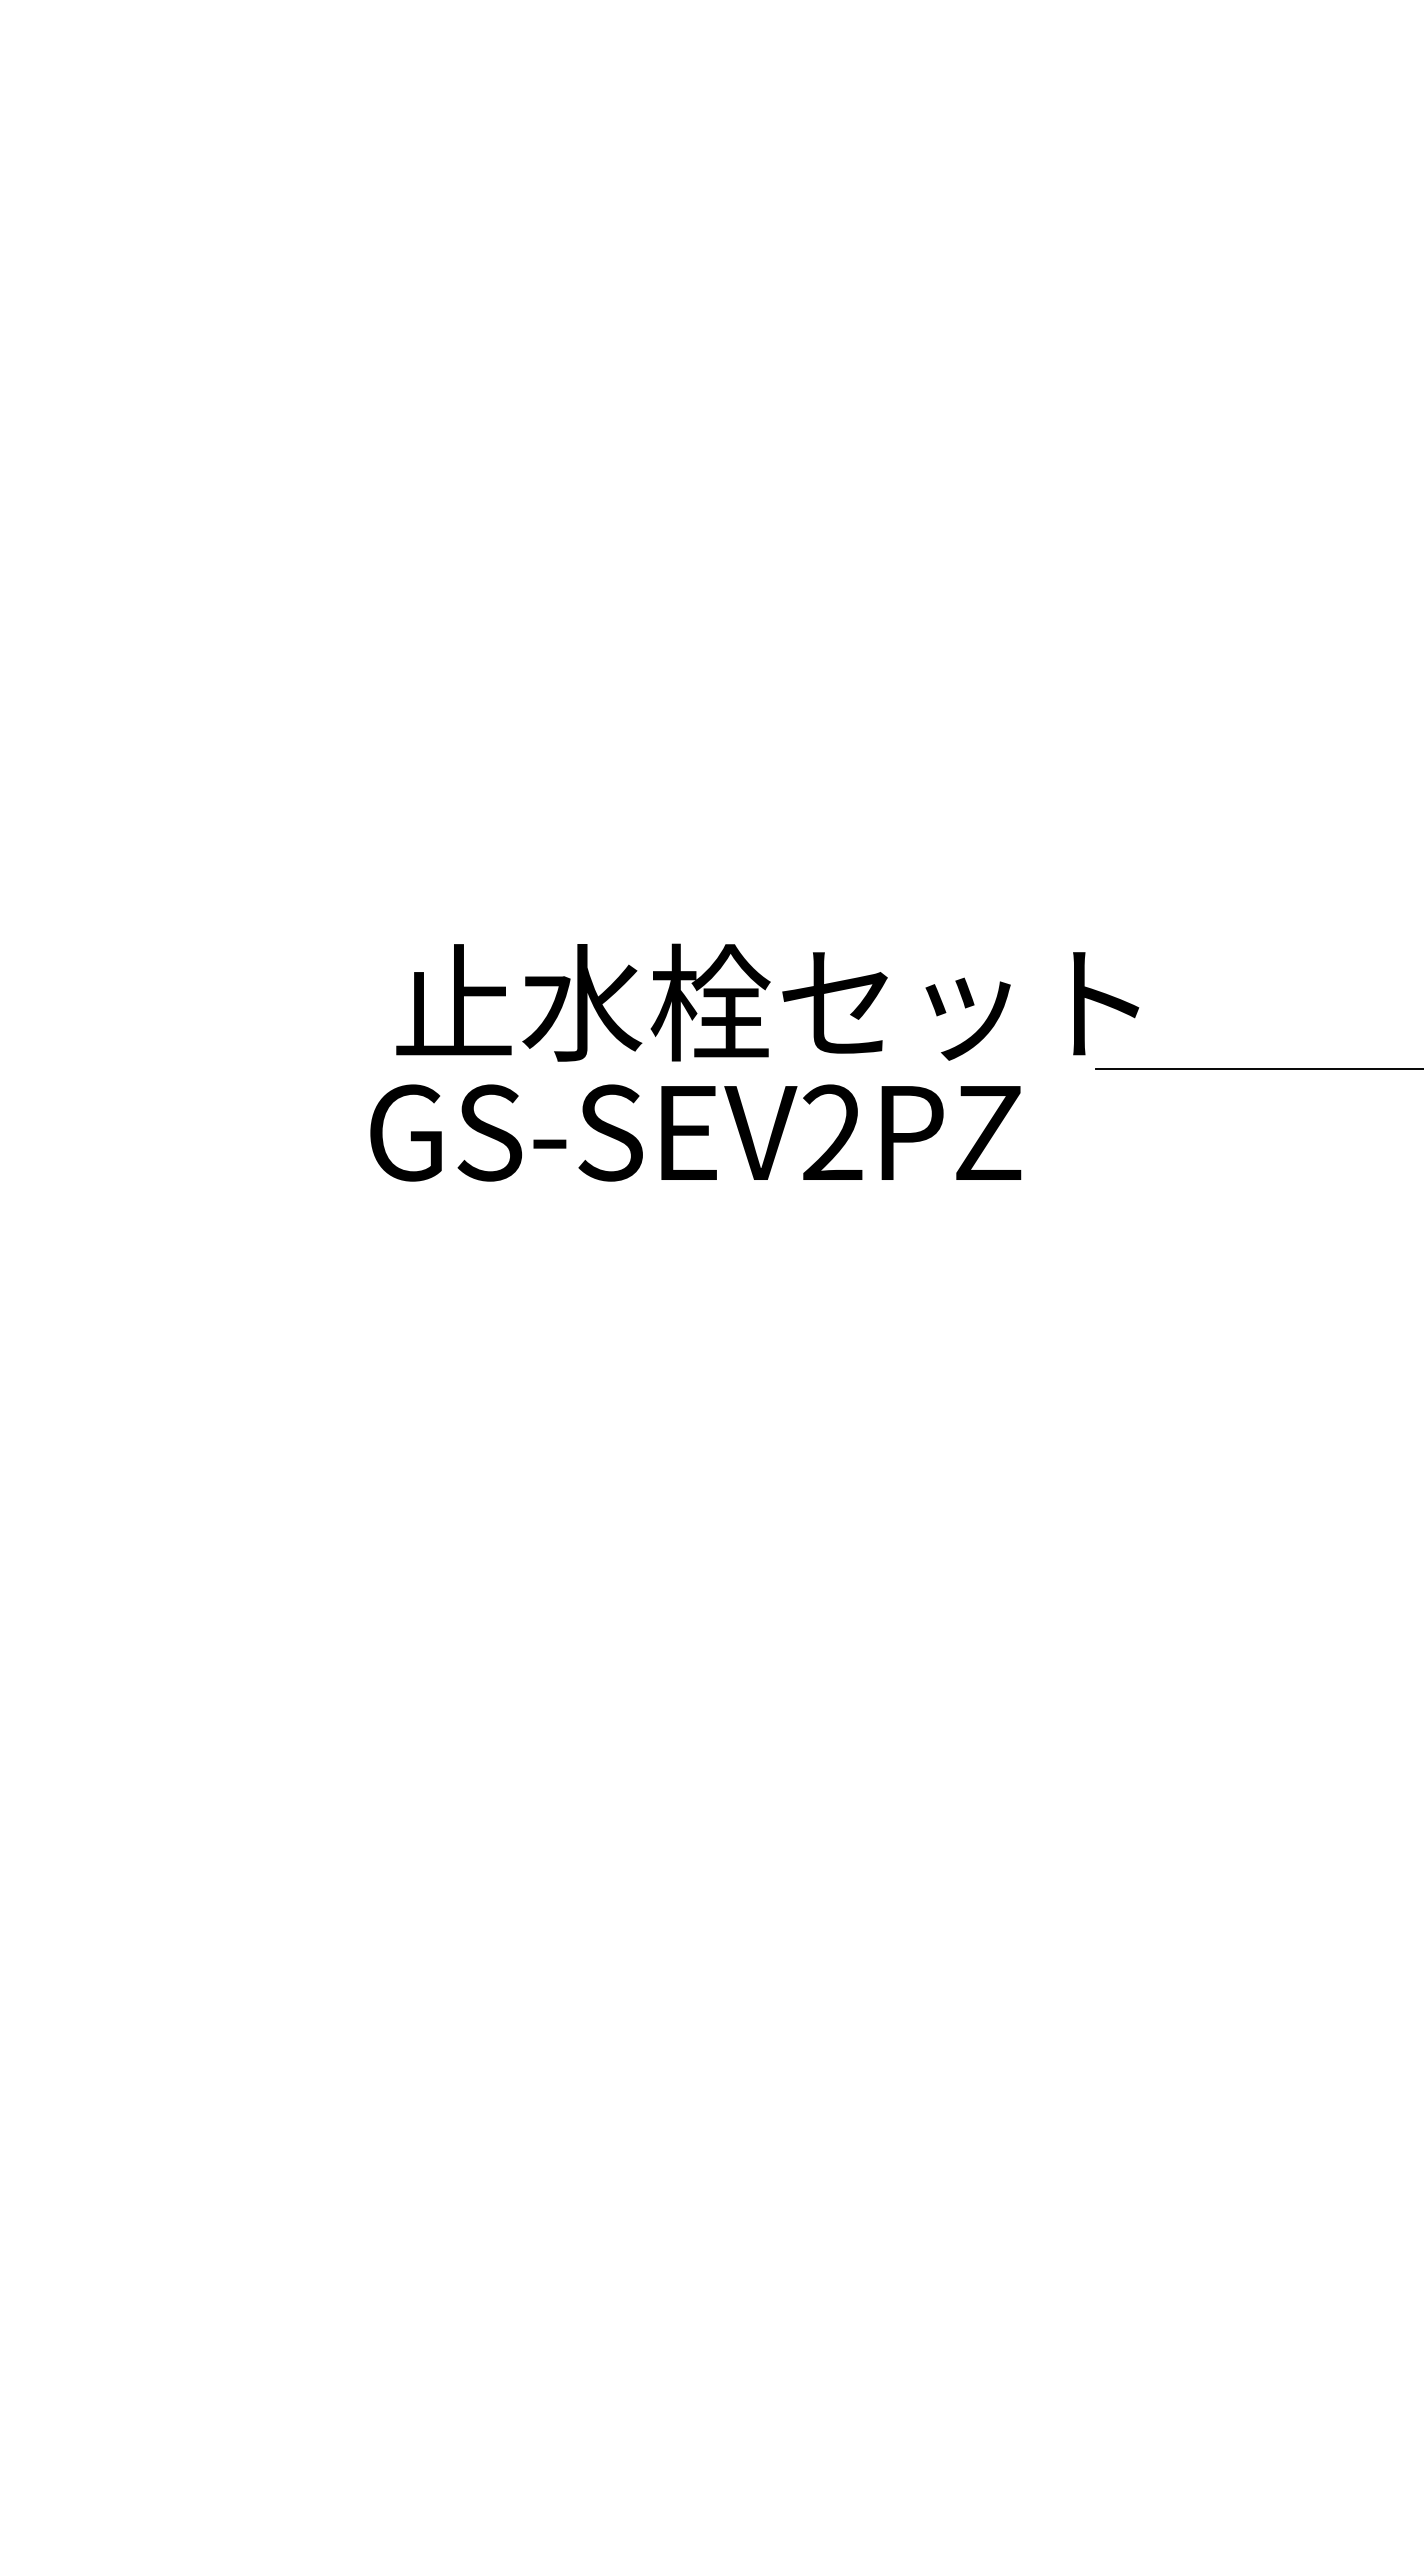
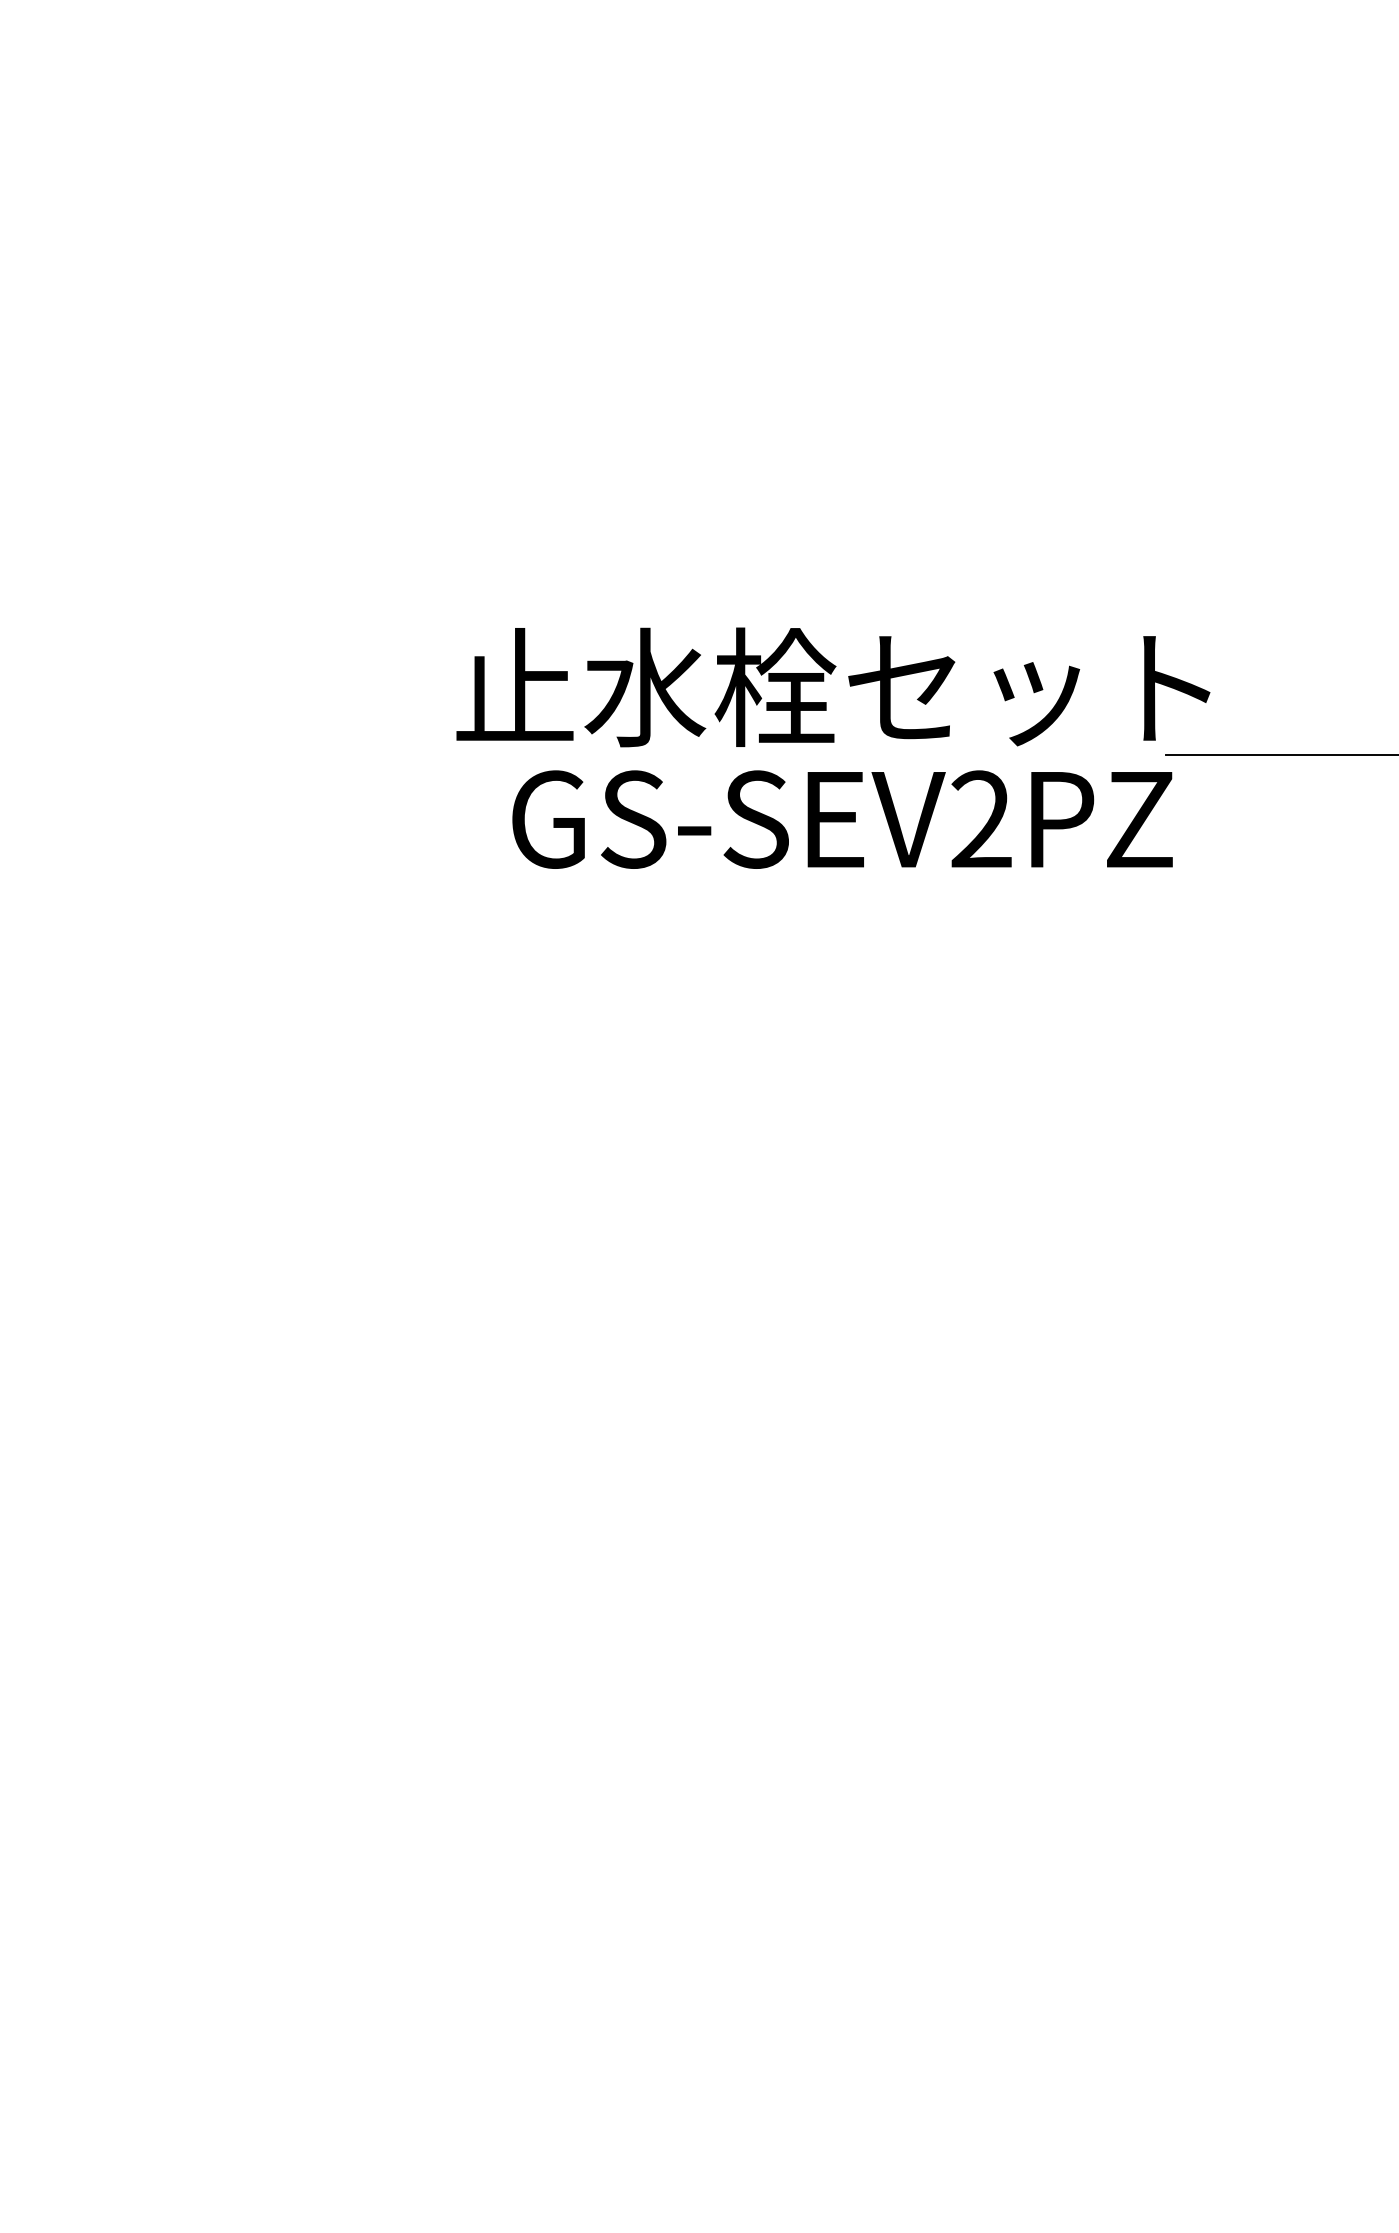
text: (695, 1132) -> (842, 819), moved

